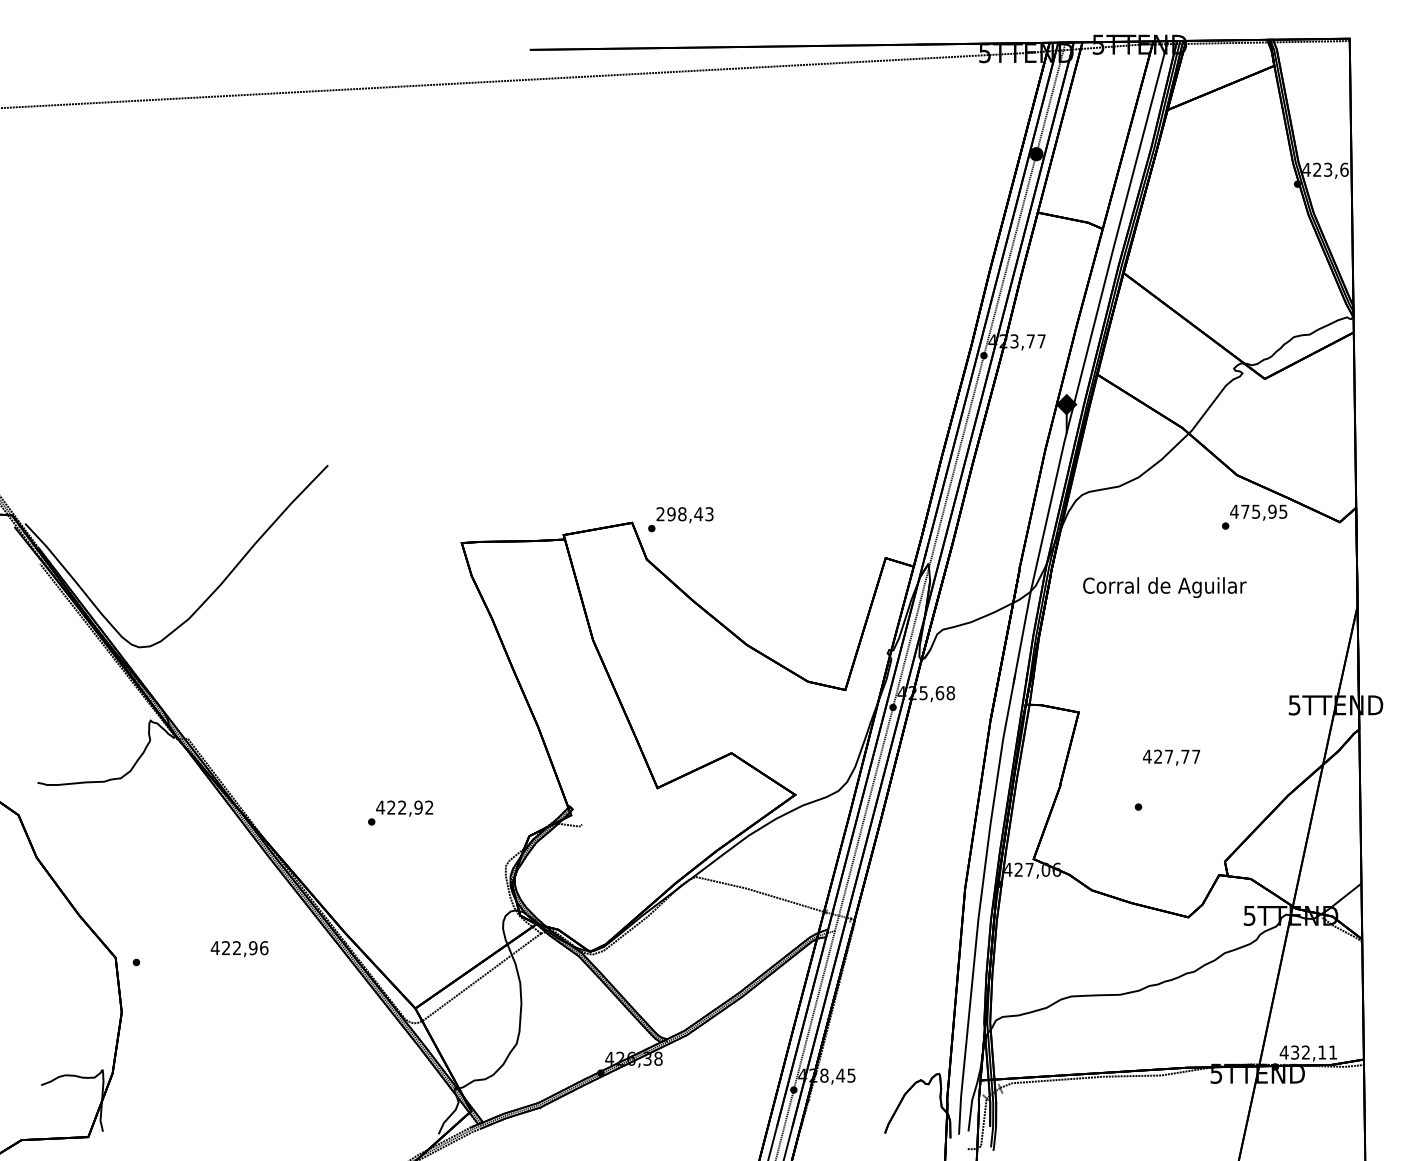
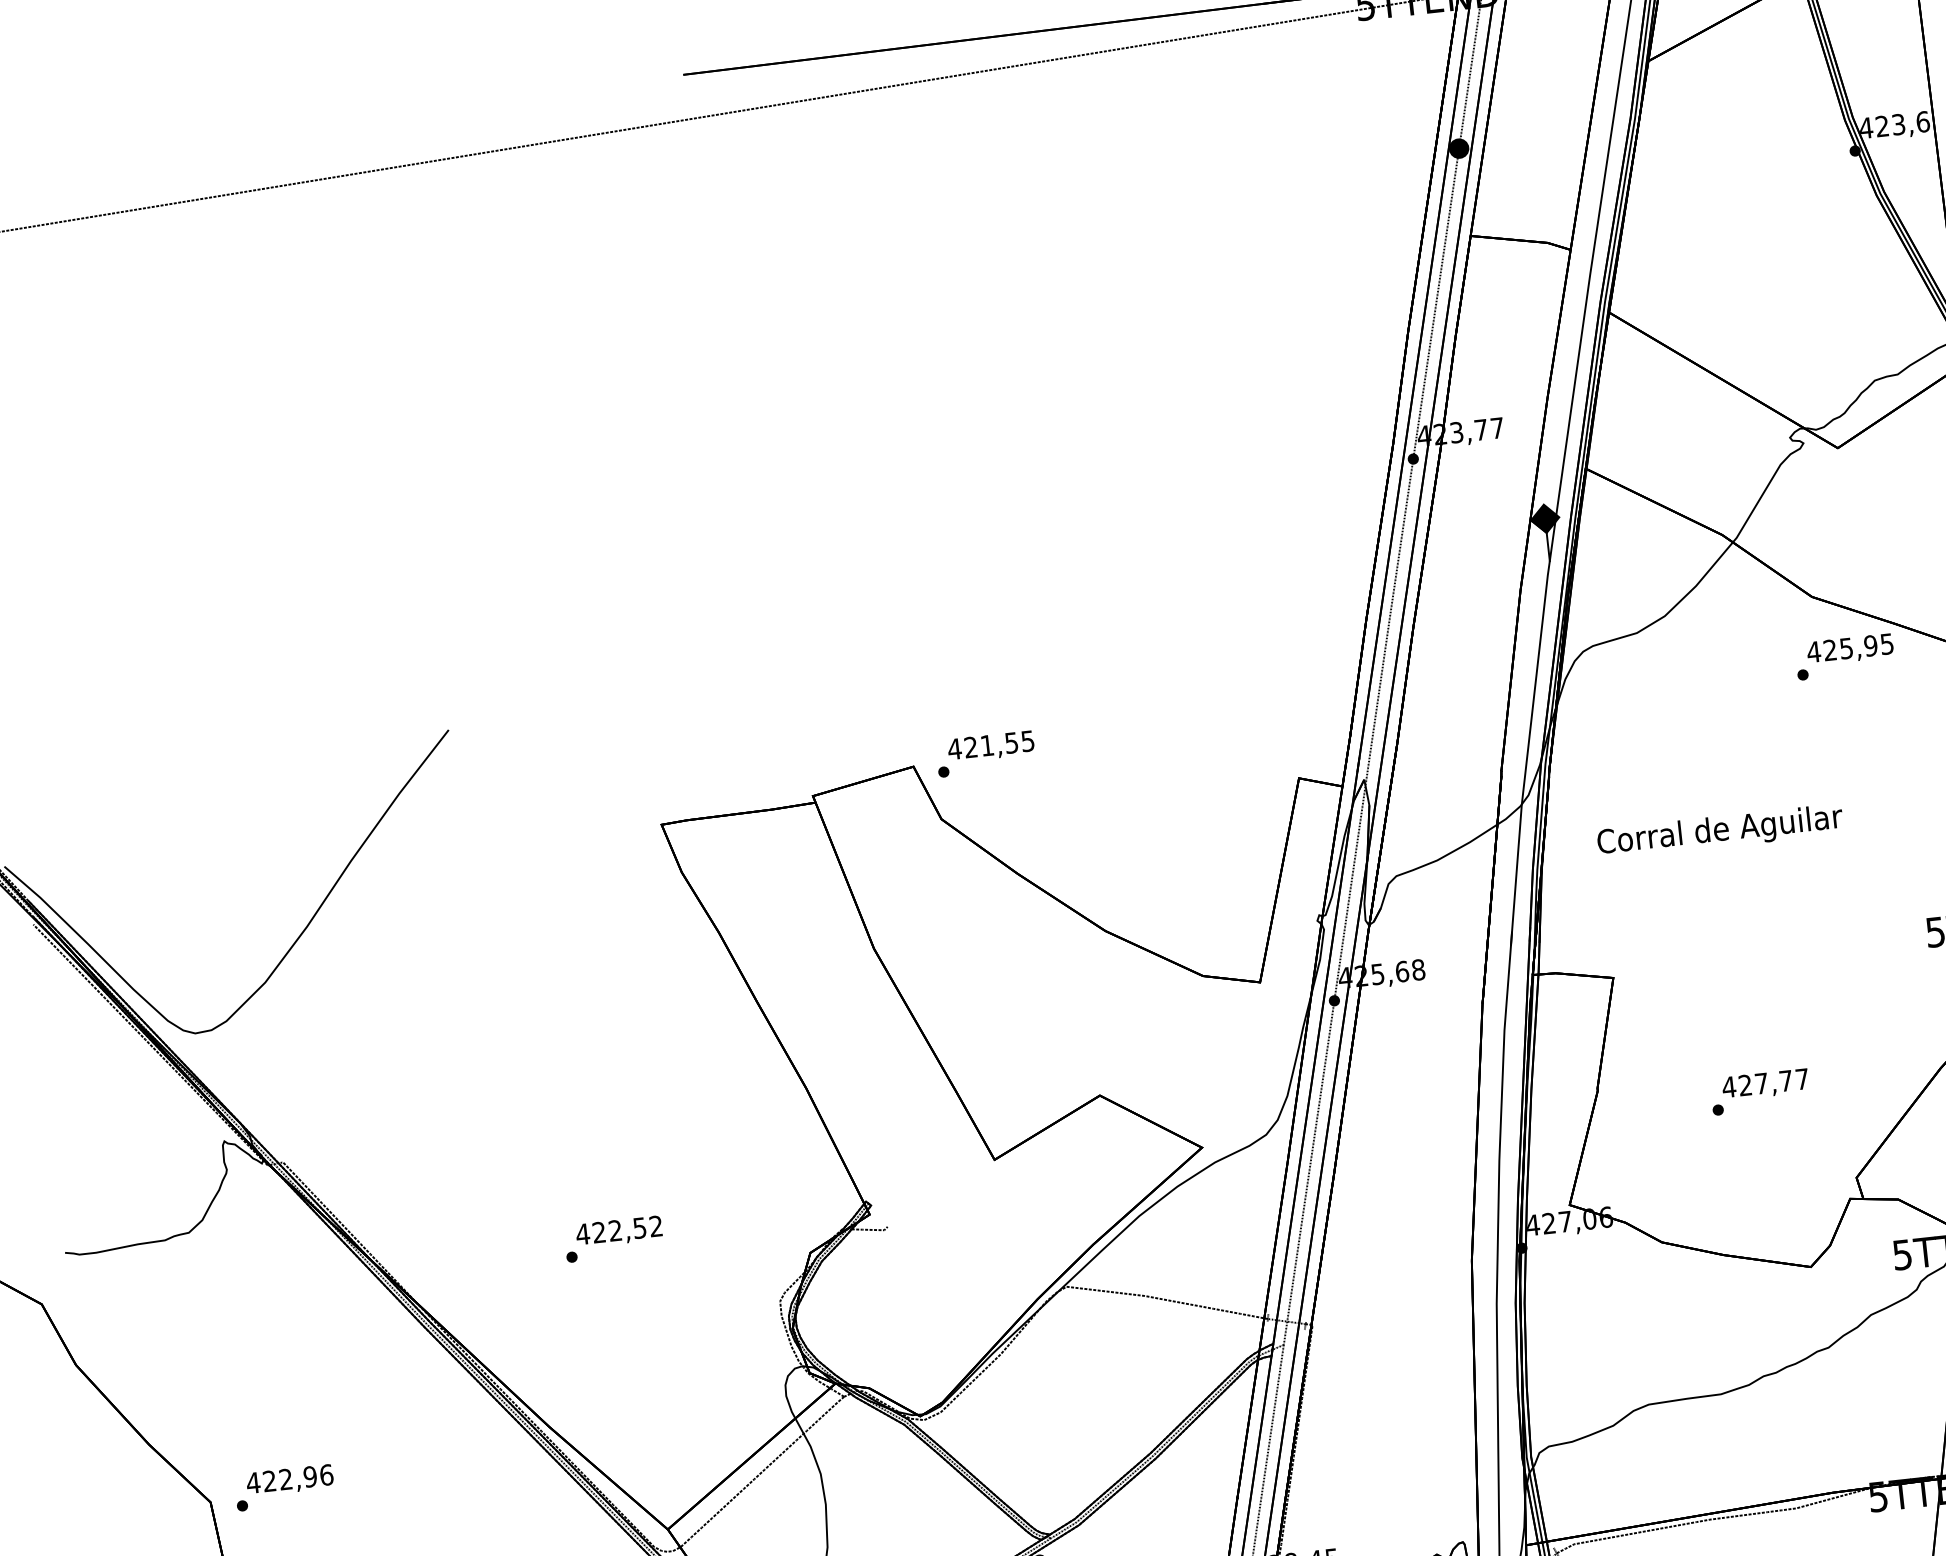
text: (1245, 511) -> (1830, 649), 475,95 -> 425,95
text: (684, 514) -> (990, 745), 298,43 -> 421,55
text: (1164, 587) -> (1719, 831), moved
text: (1171, 757) -> (1765, 1084), moved
text: (418, 807) -> (639, 1227), 422,92 -> 422,52
text: (239, 949) -> (289, 1481), moved

